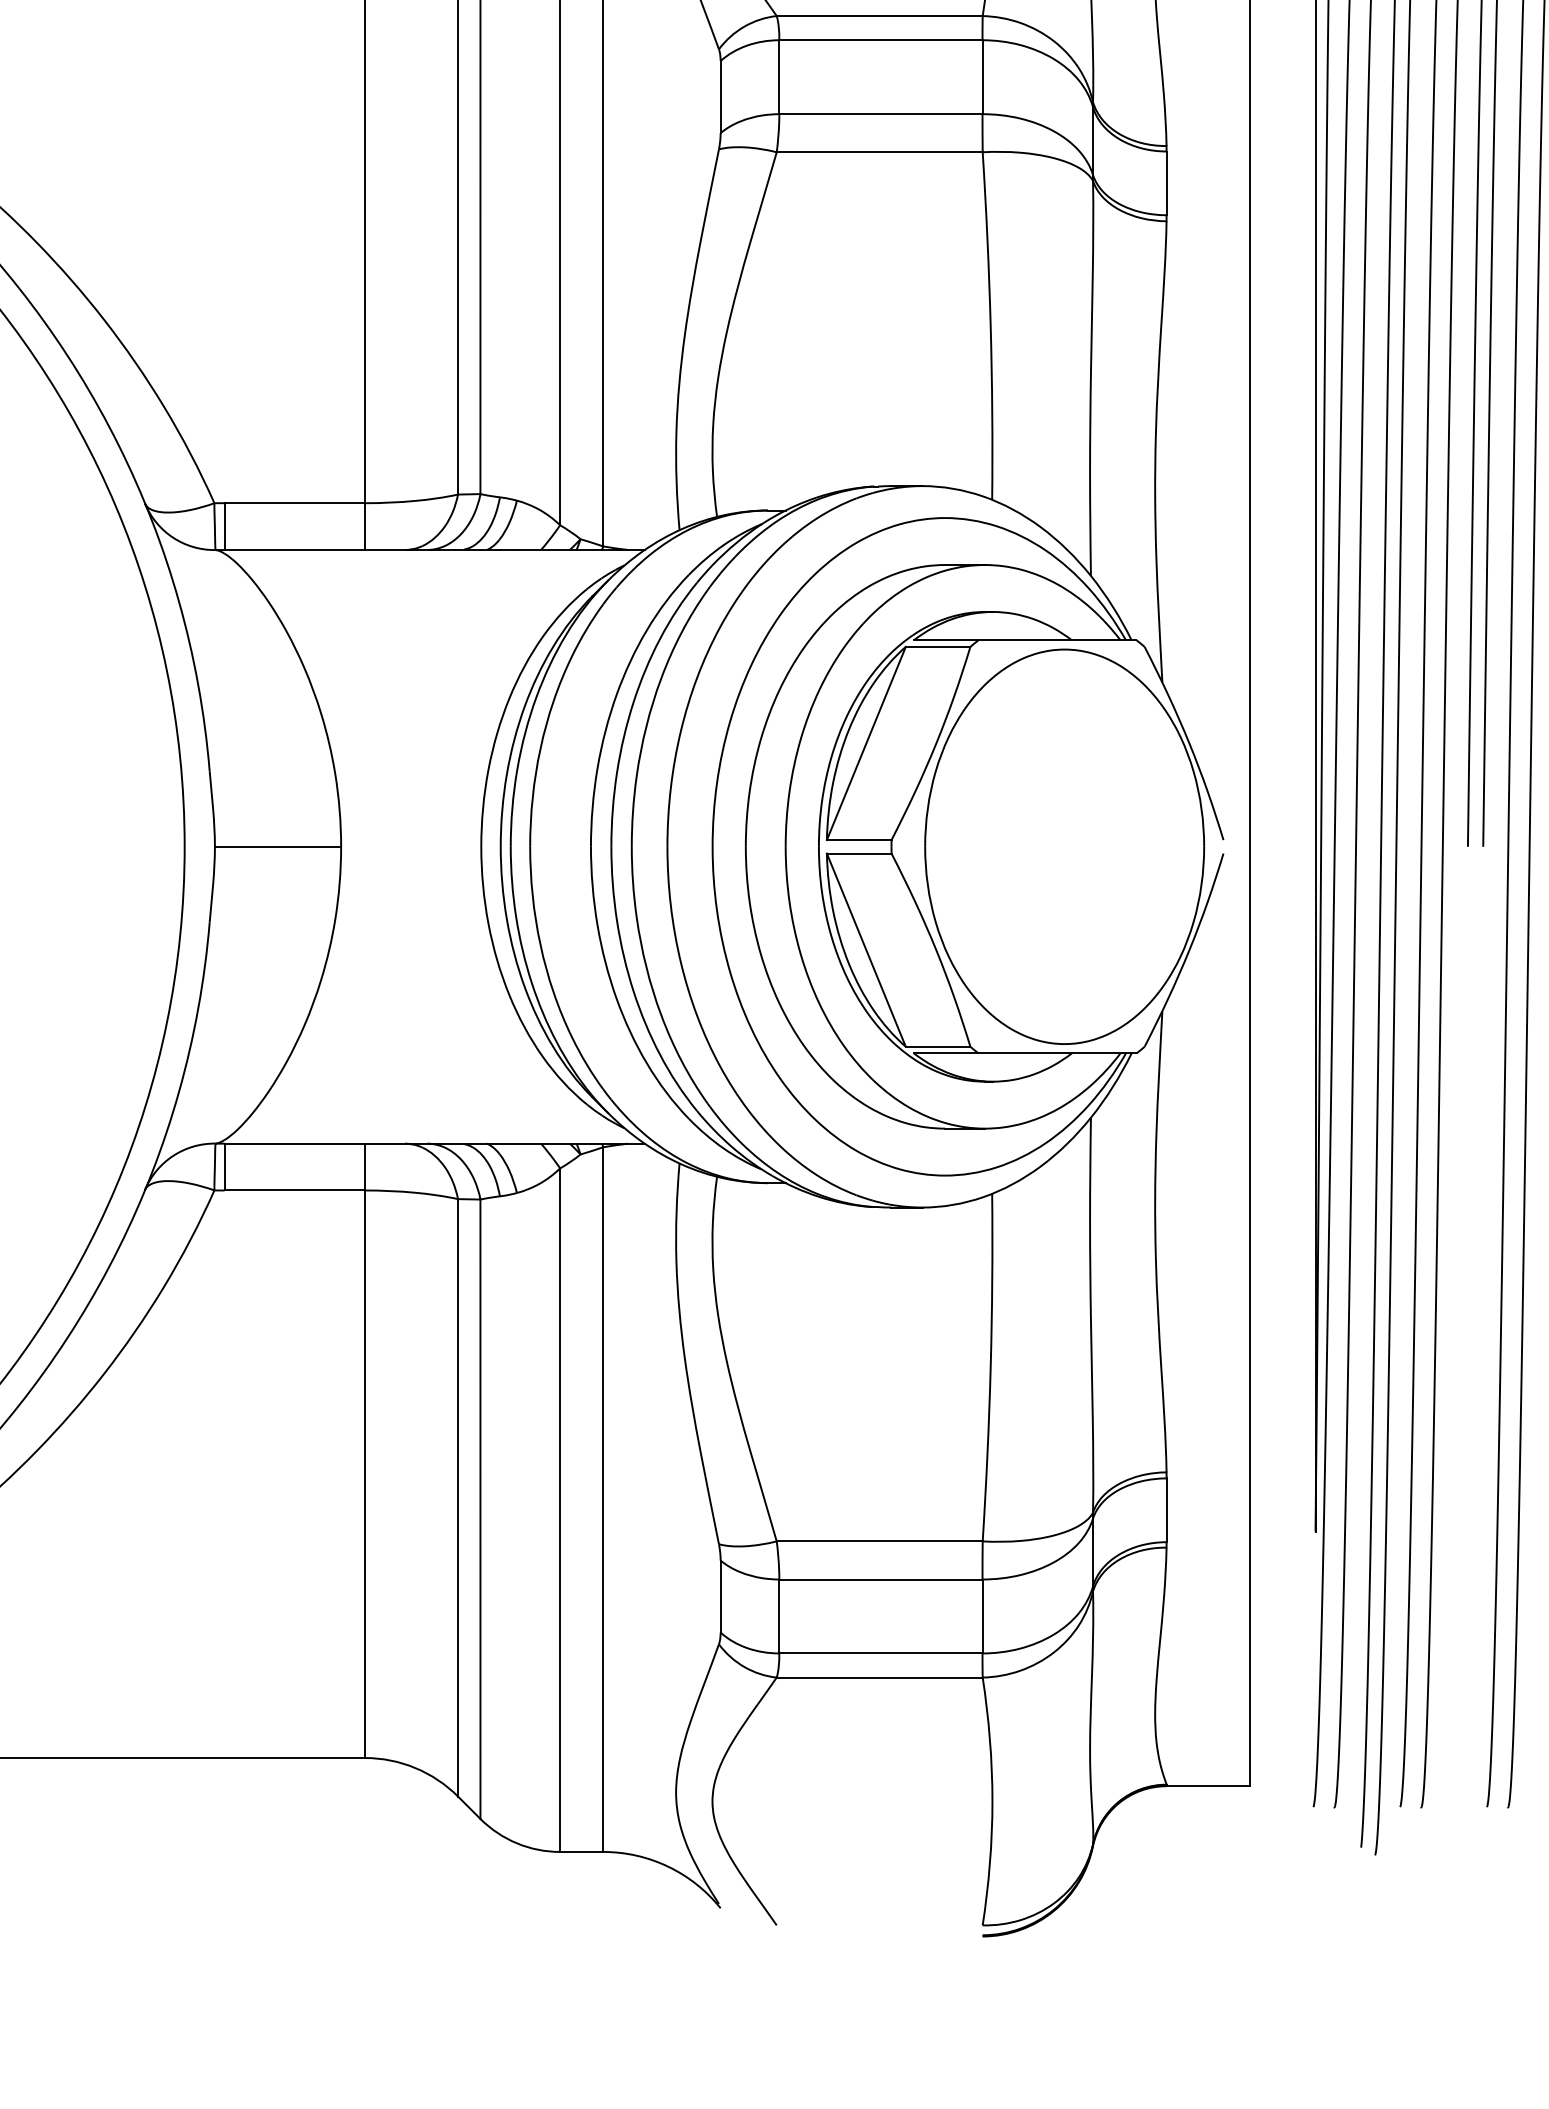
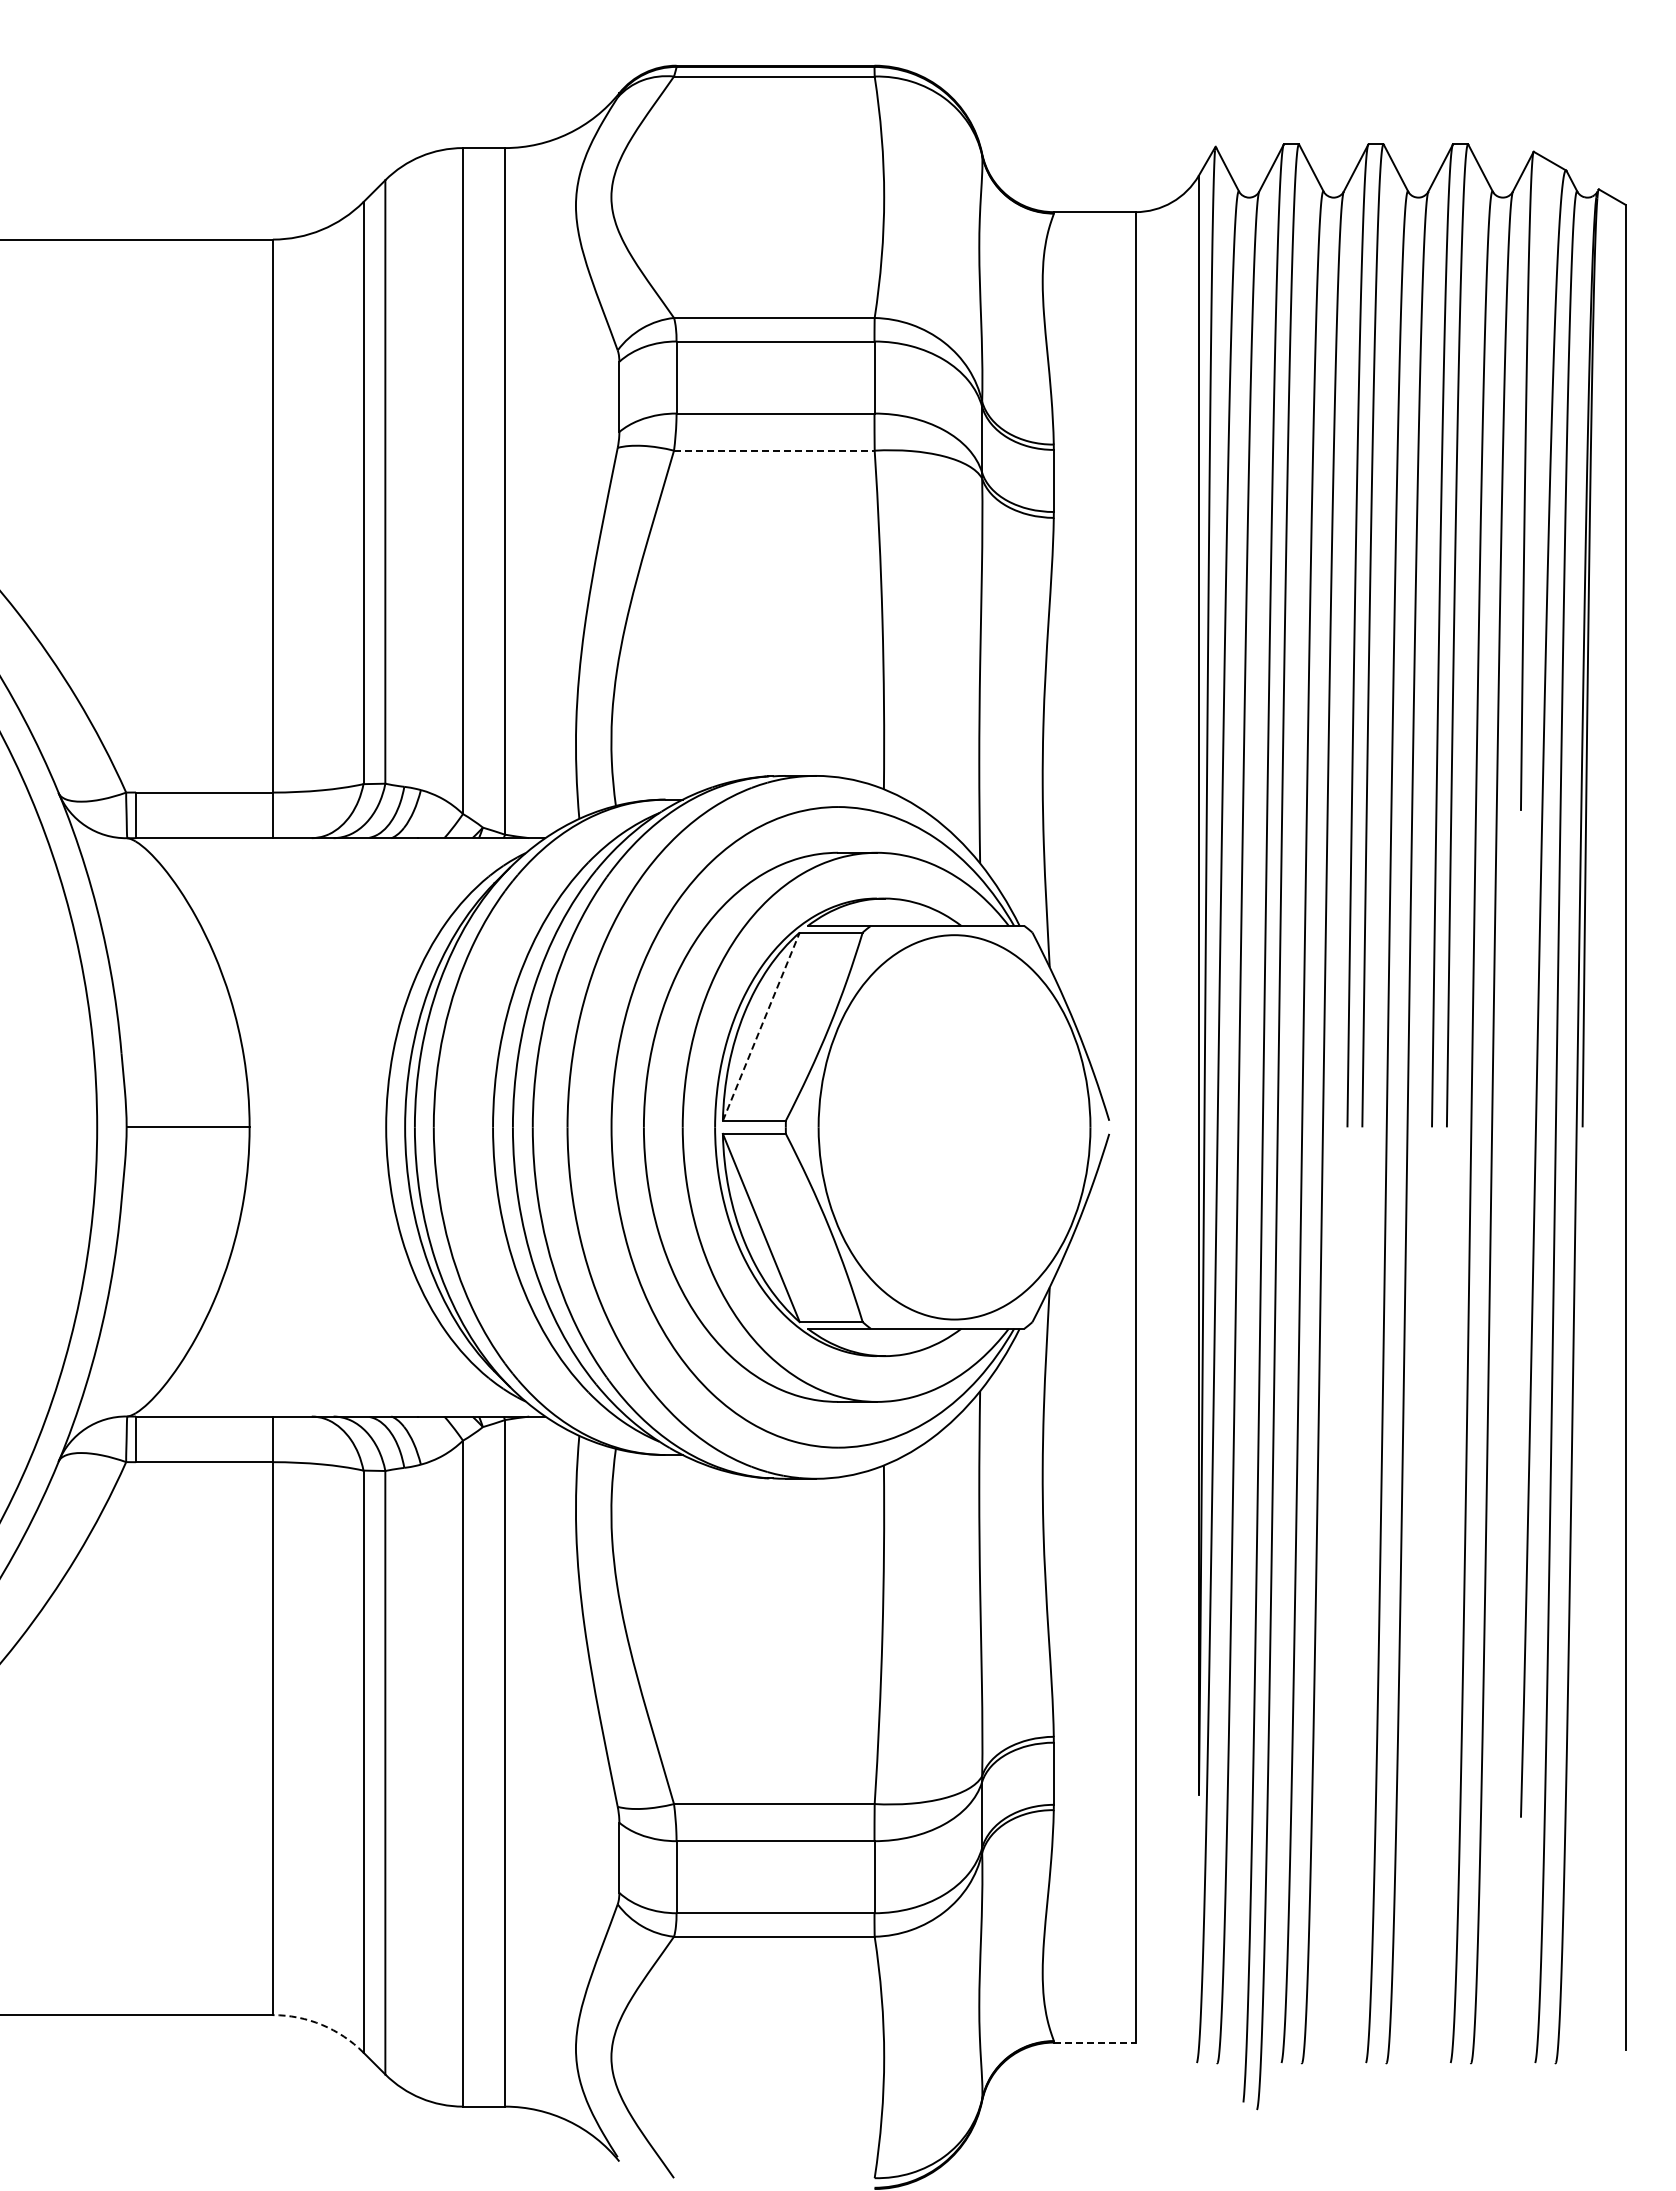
line: (879, 152) -> (774, 450), solid -> dashed
line: (866, 743) -> (761, 1026), solid -> dashed
arc: (414, 1767) -> (321, 2024), solid -> dashed
line: (1208, 1786) -> (1094, 2042), solid -> dashed

